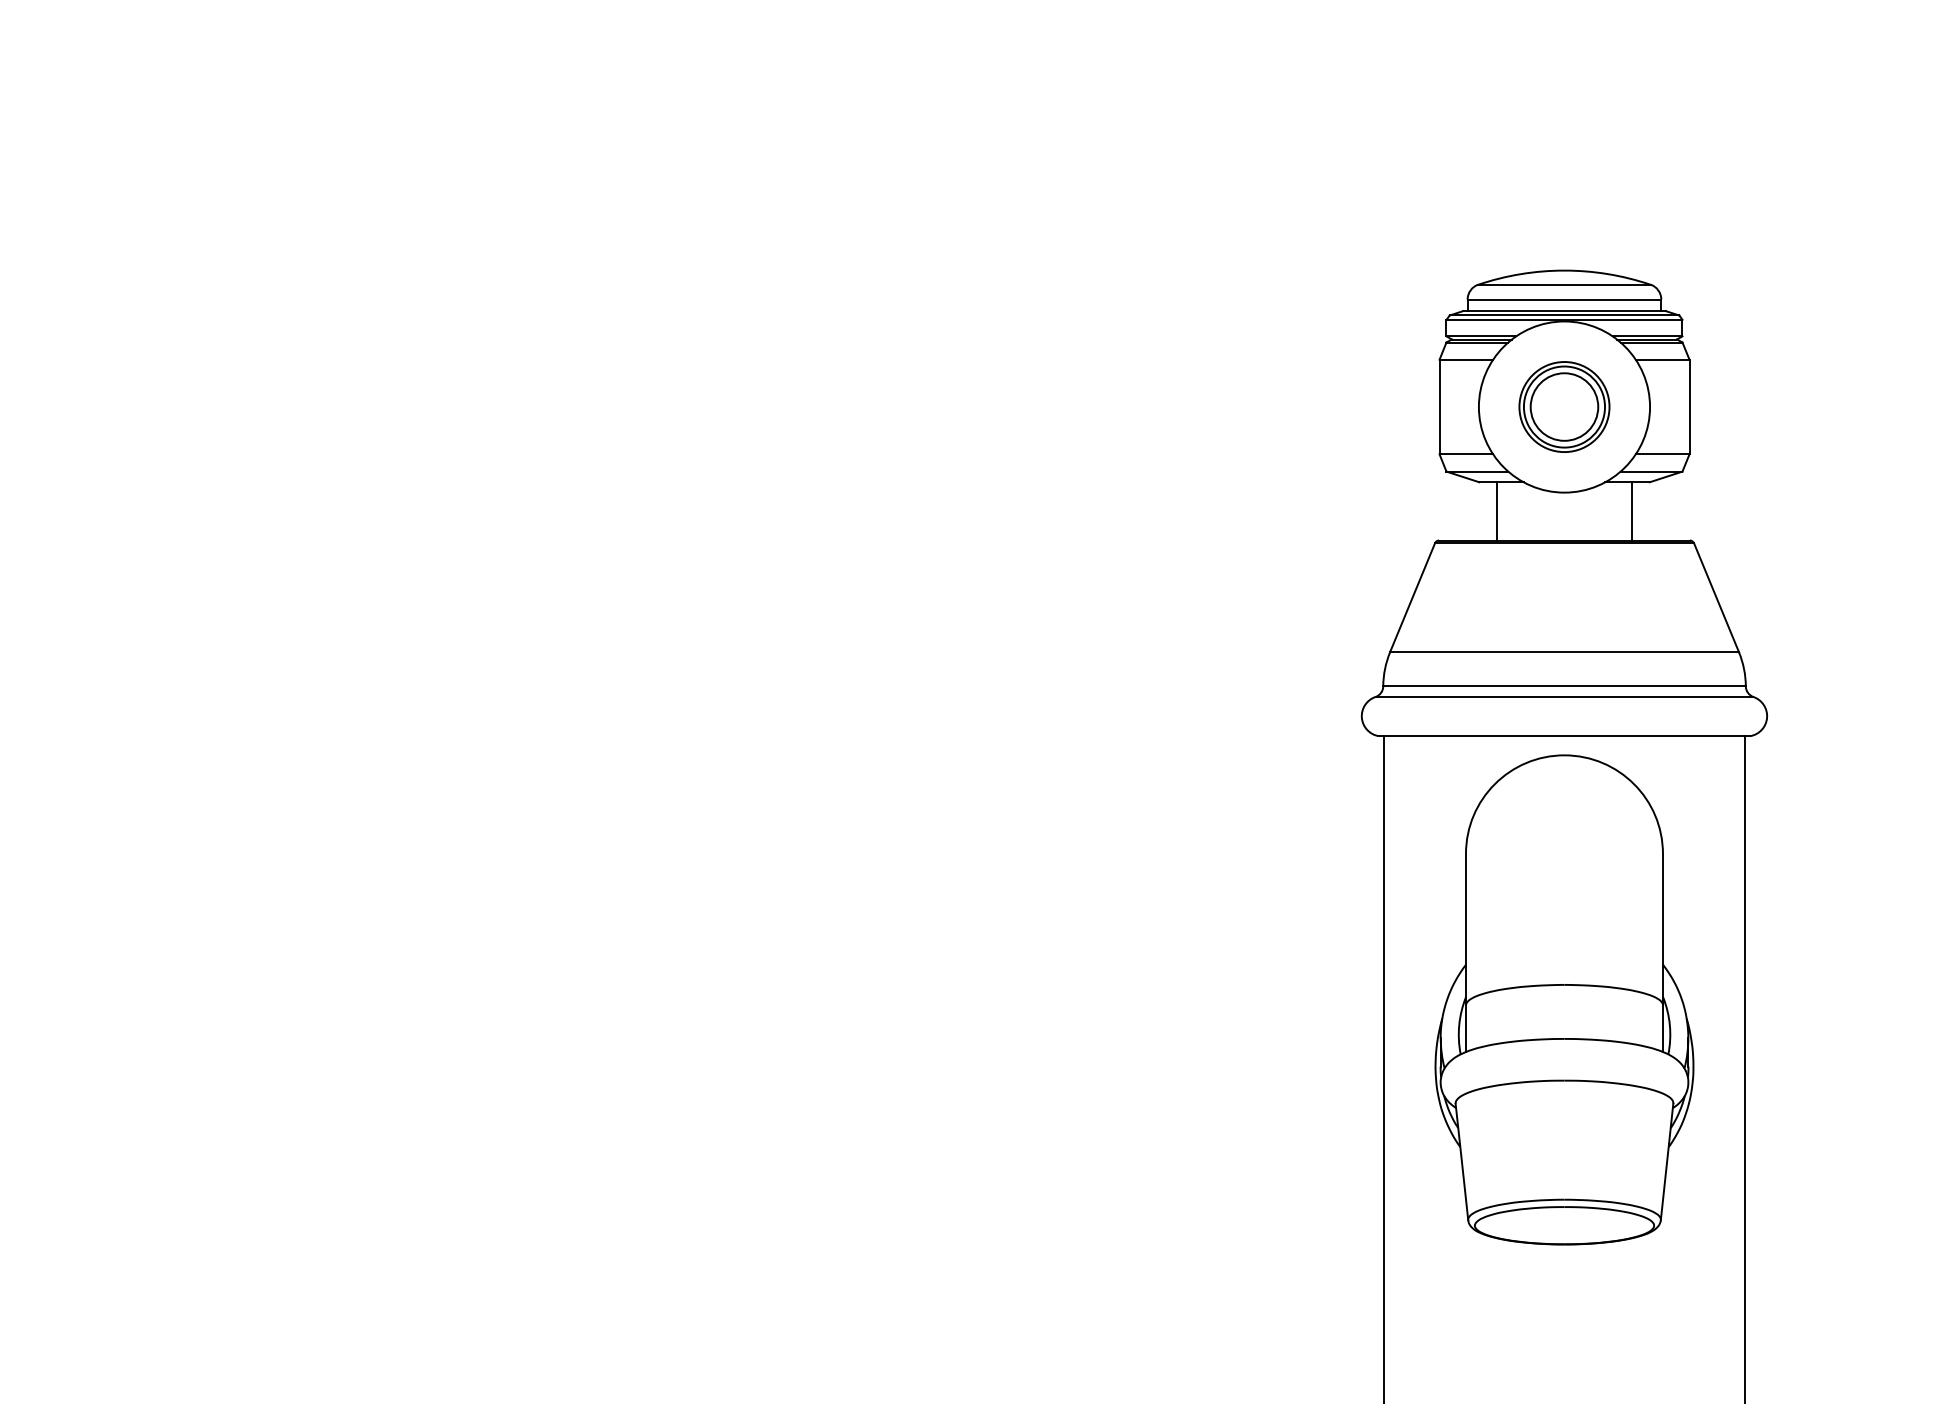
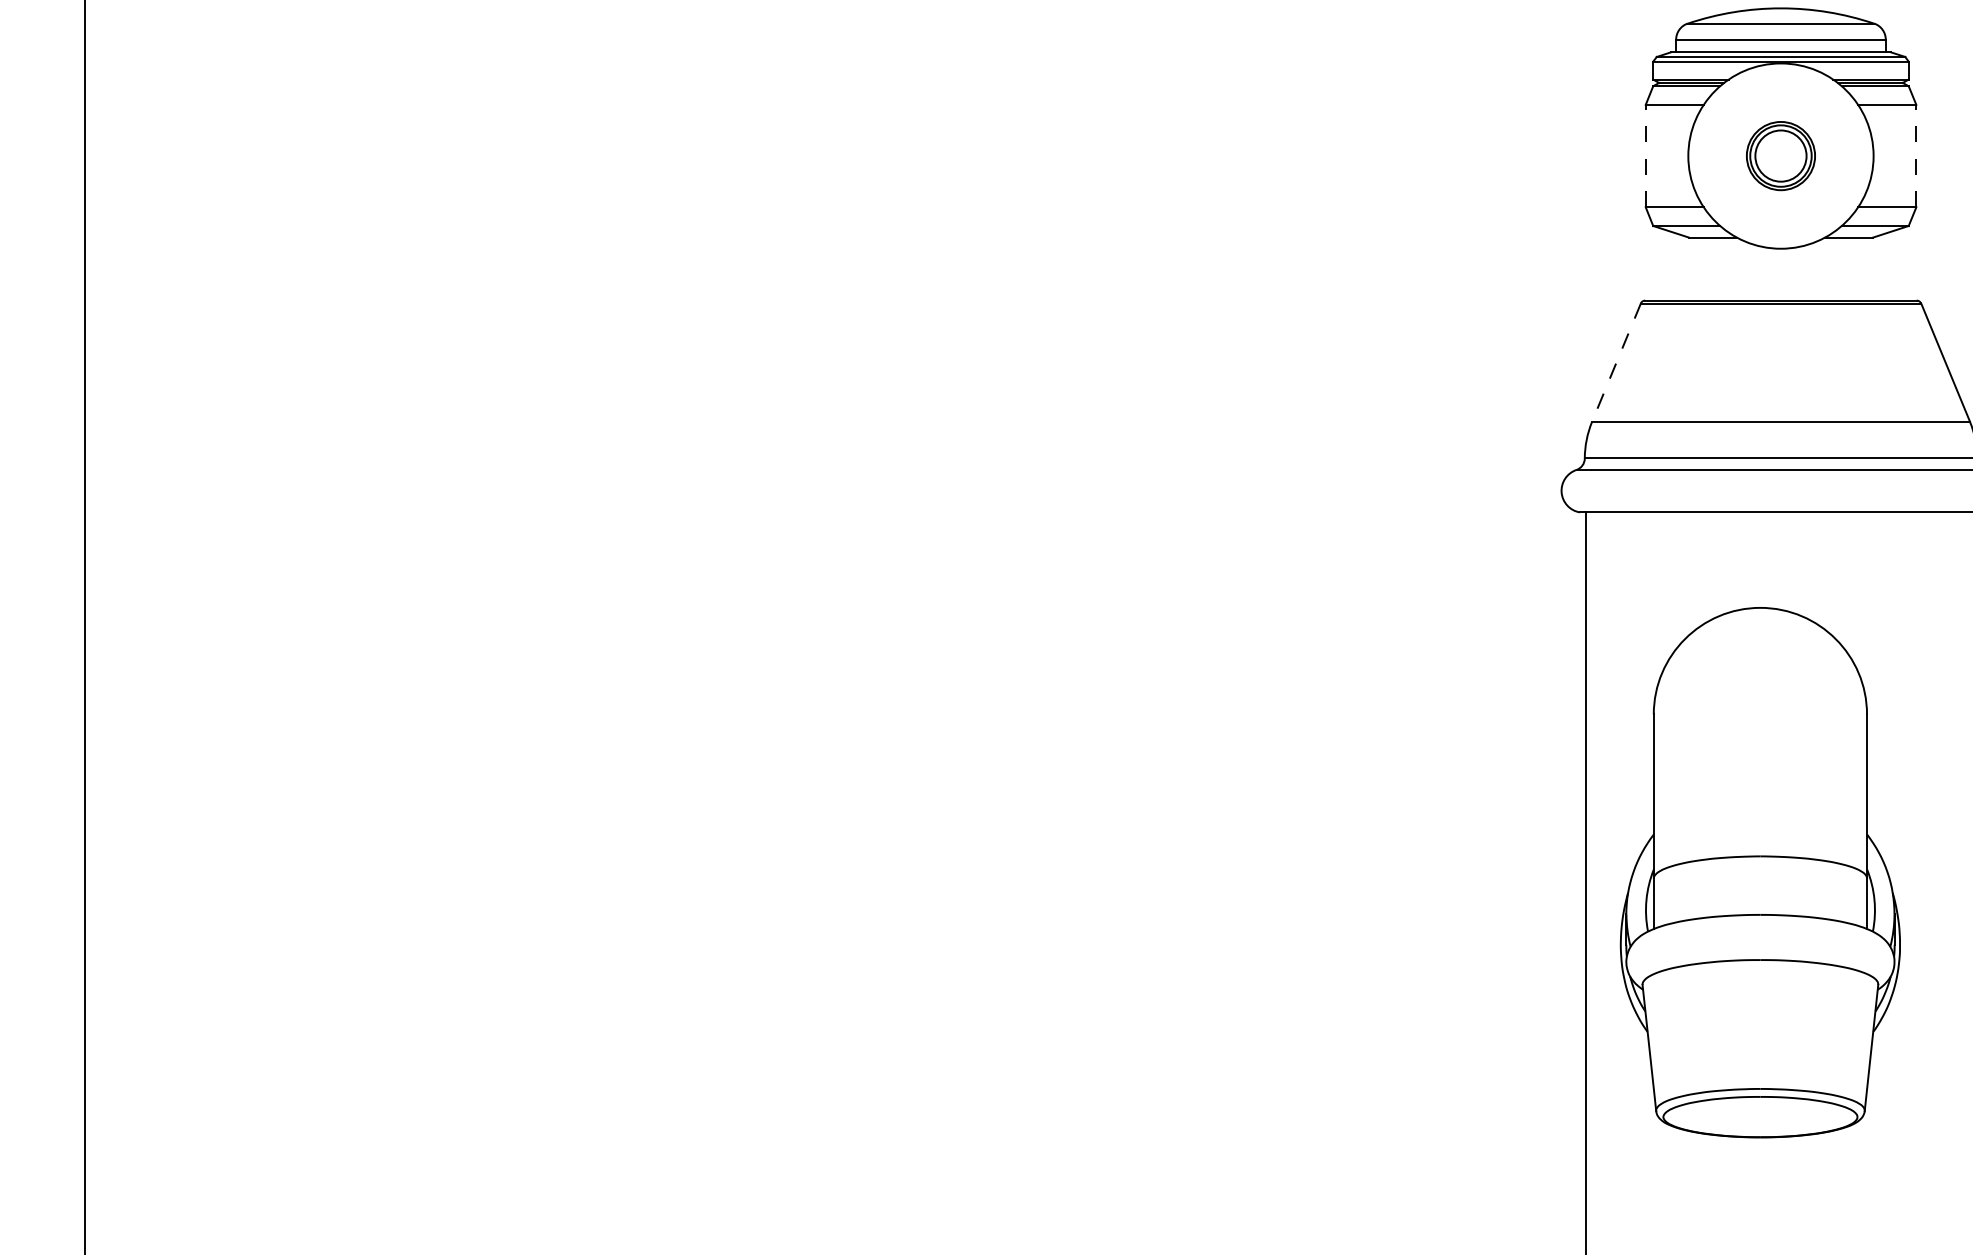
line: (1439, 406) -> (1645, 155), solid -> dashed
part: (1564, 406) -> (1780, 155), size x0.7
line: (1689, 406) -> (1916, 155), solid -> dashed
line: (1496, 511) -> (1707, 269), removed
line: (1632, 511) -> (1854, 269), removed
line: (1412, 598) -> (1616, 363), solid -> dashed
part: (1564, 999) -> (1760, 872), moved

